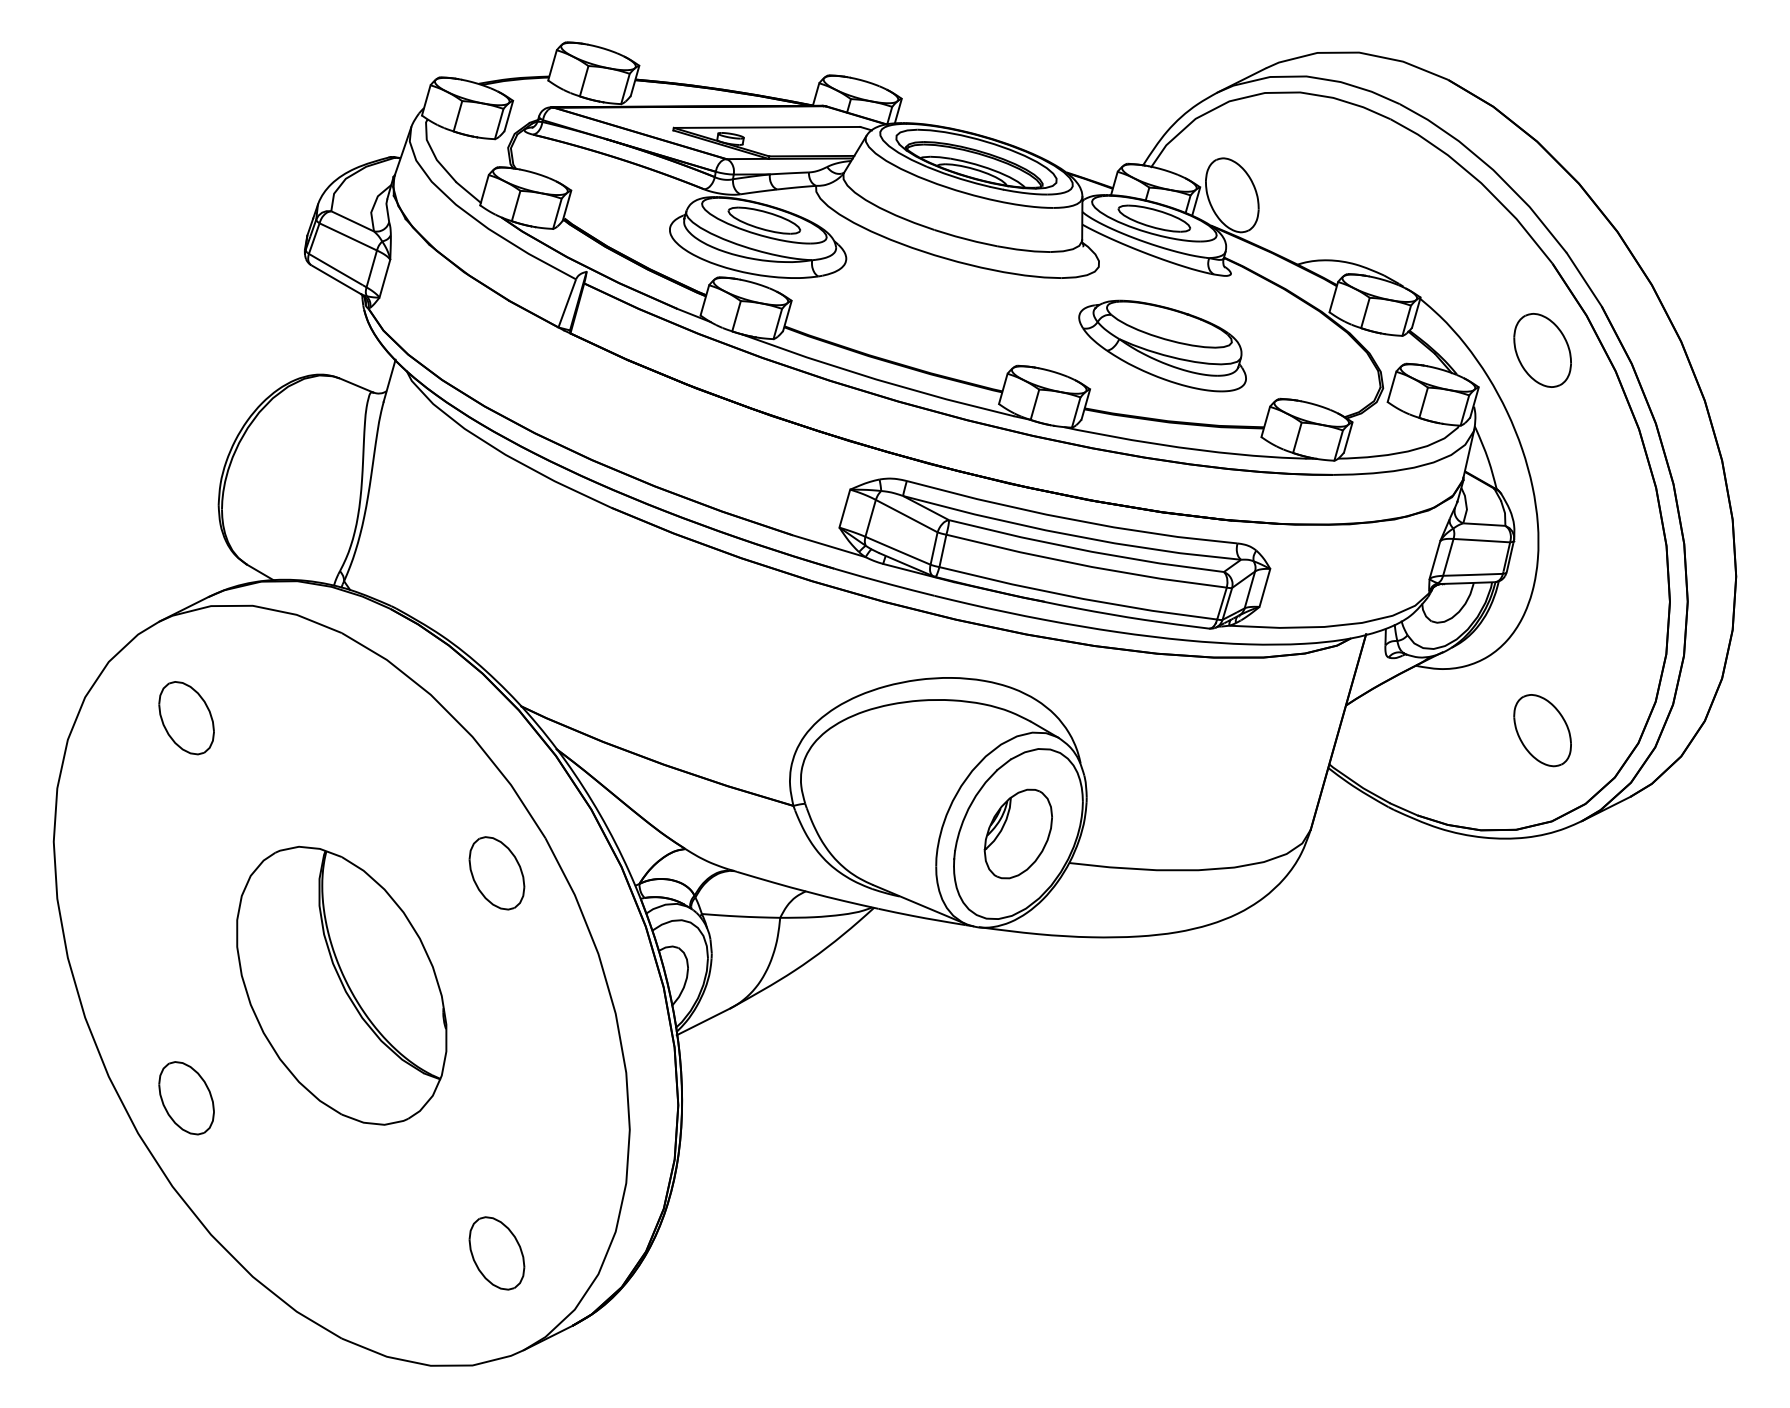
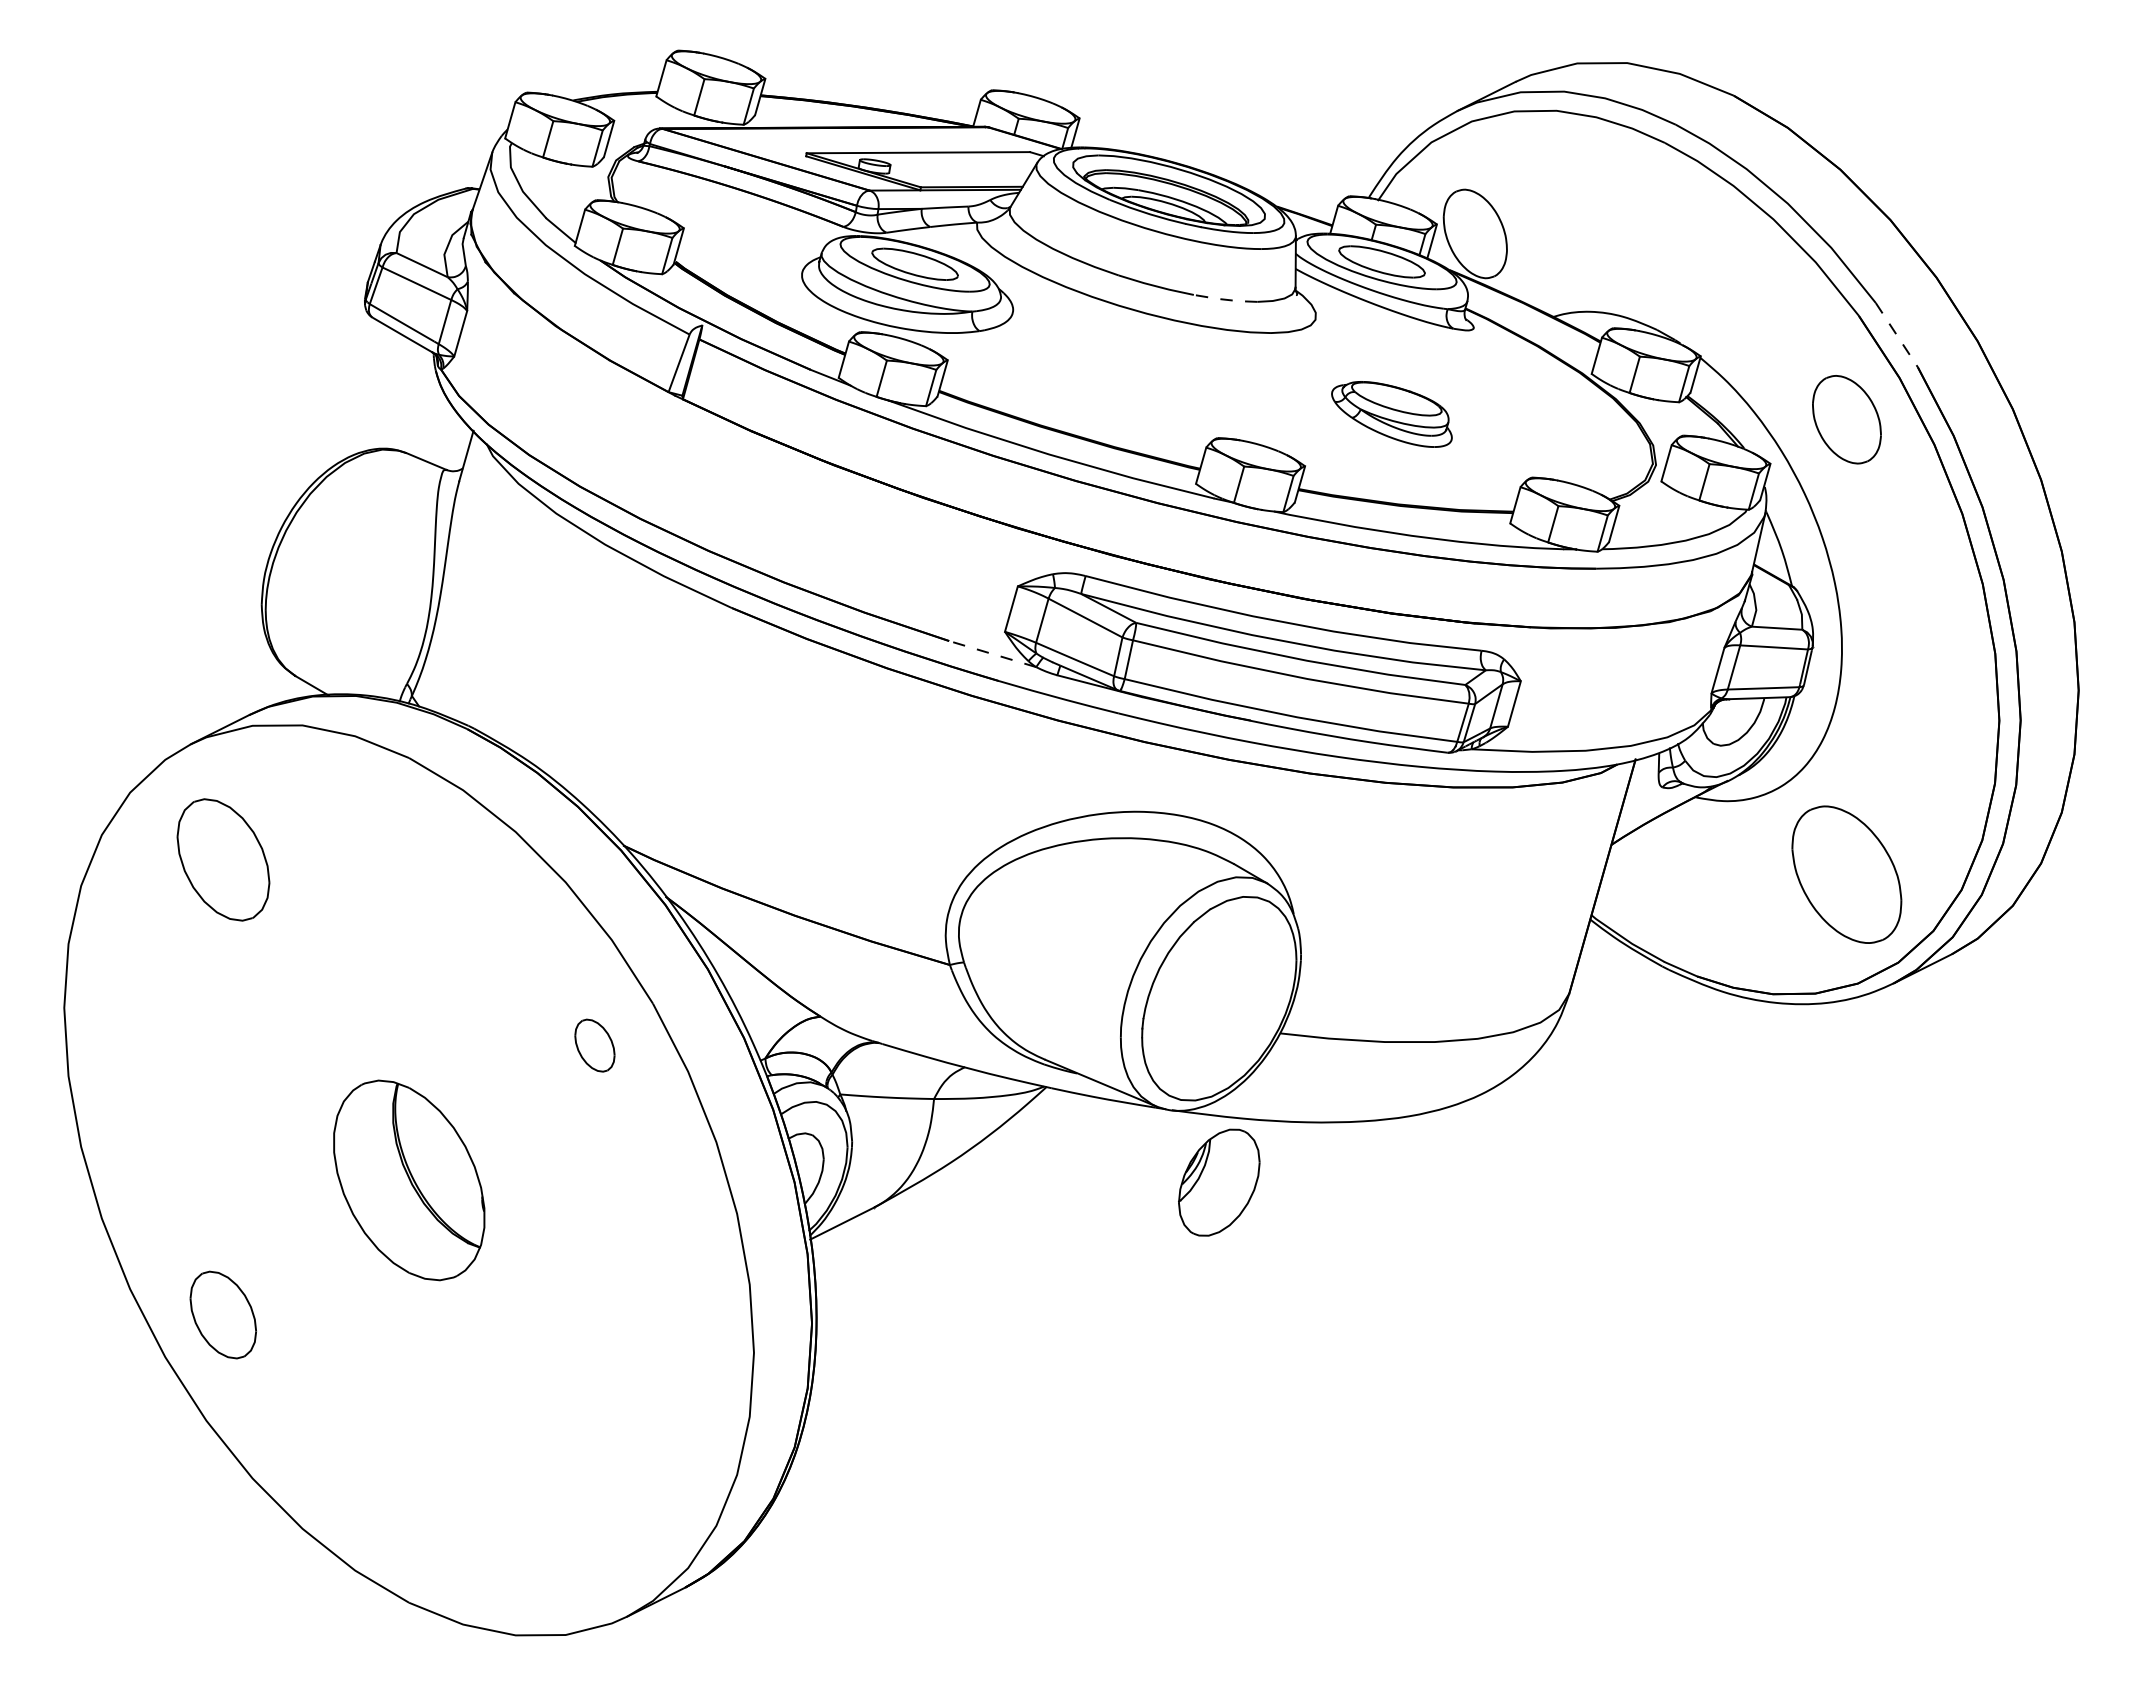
line: (1023, 250) -> (1225, 299), solid -> dashed
line: (1584, 280) -> (1897, 335), solid -> dashed
part: (1162, 346) -> (1391, 414), size x0.6
line: (829, 545) -> (992, 653), solid -> dashed
part: (185, 717) -> (222, 859), size x1.4
part: (1542, 730) -> (1846, 874), size x1.6
part: (1018, 833) -> (1219, 1182), moved
part: (496, 873) -> (594, 1045), size x0.6
part: (342, 985) -> (409, 1180), size x0.6
part: (496, 1253) -> (594, 1500), removed

